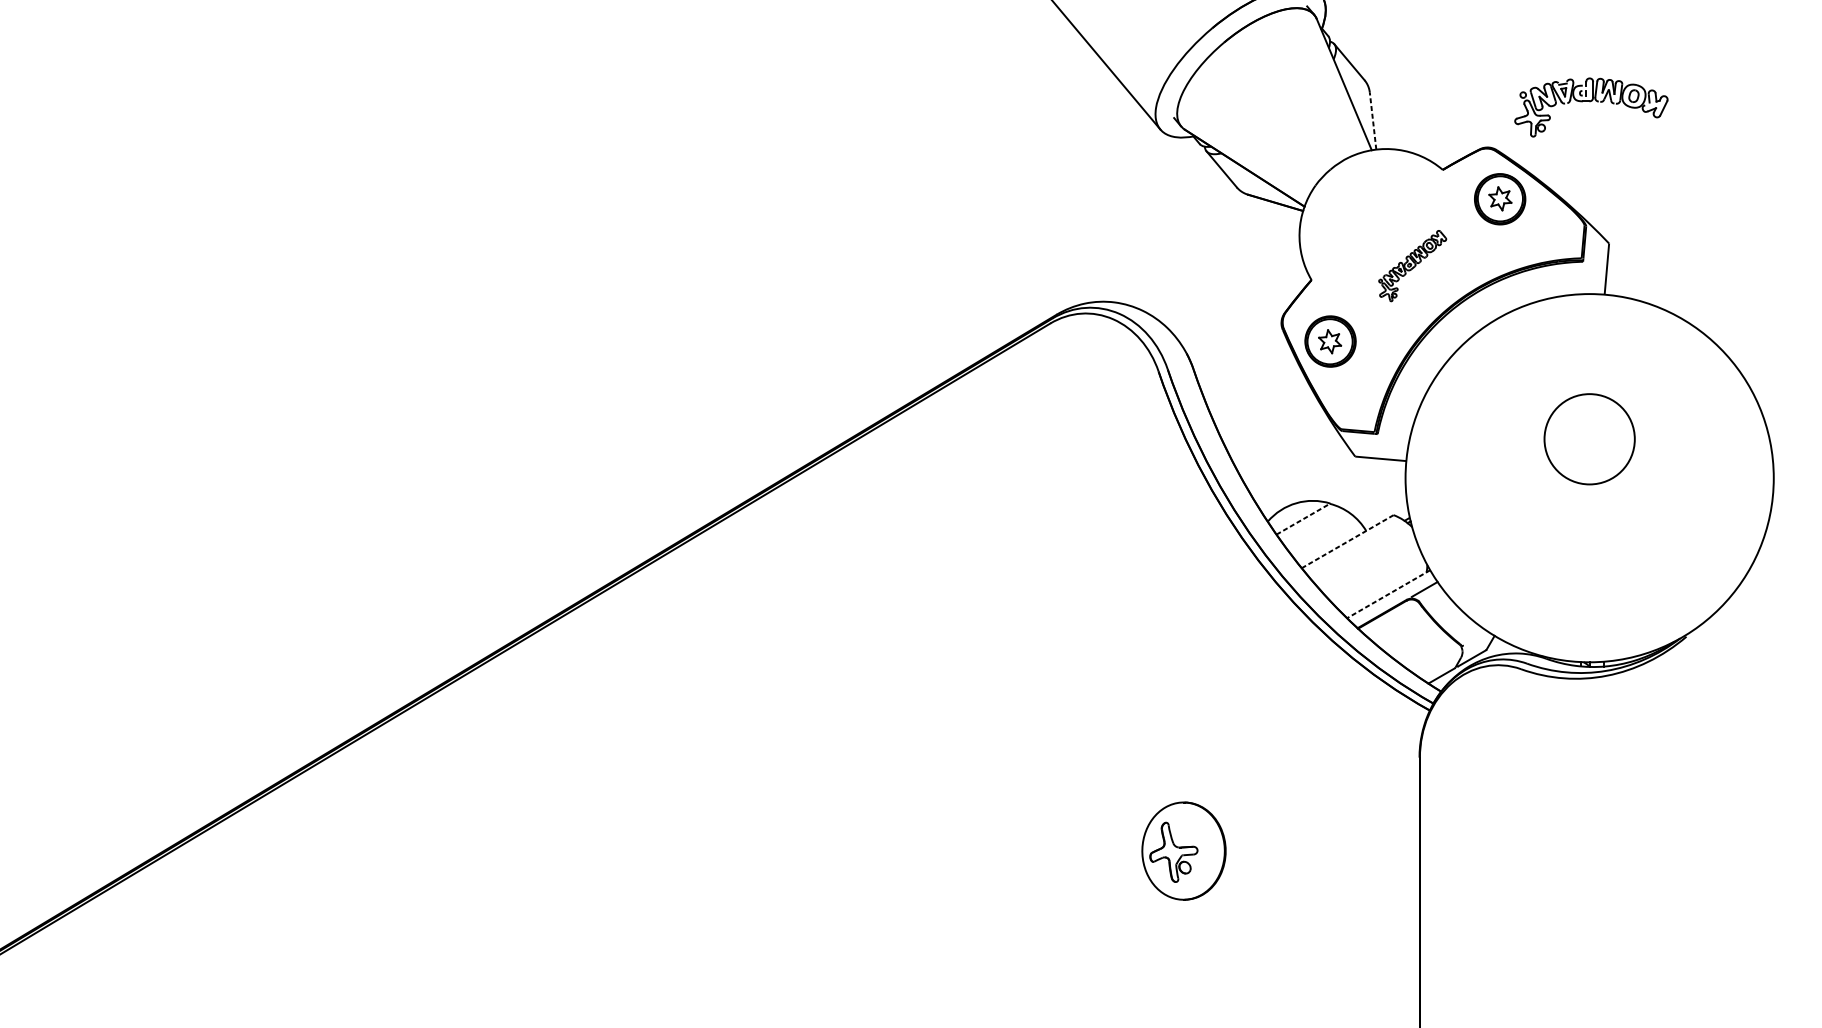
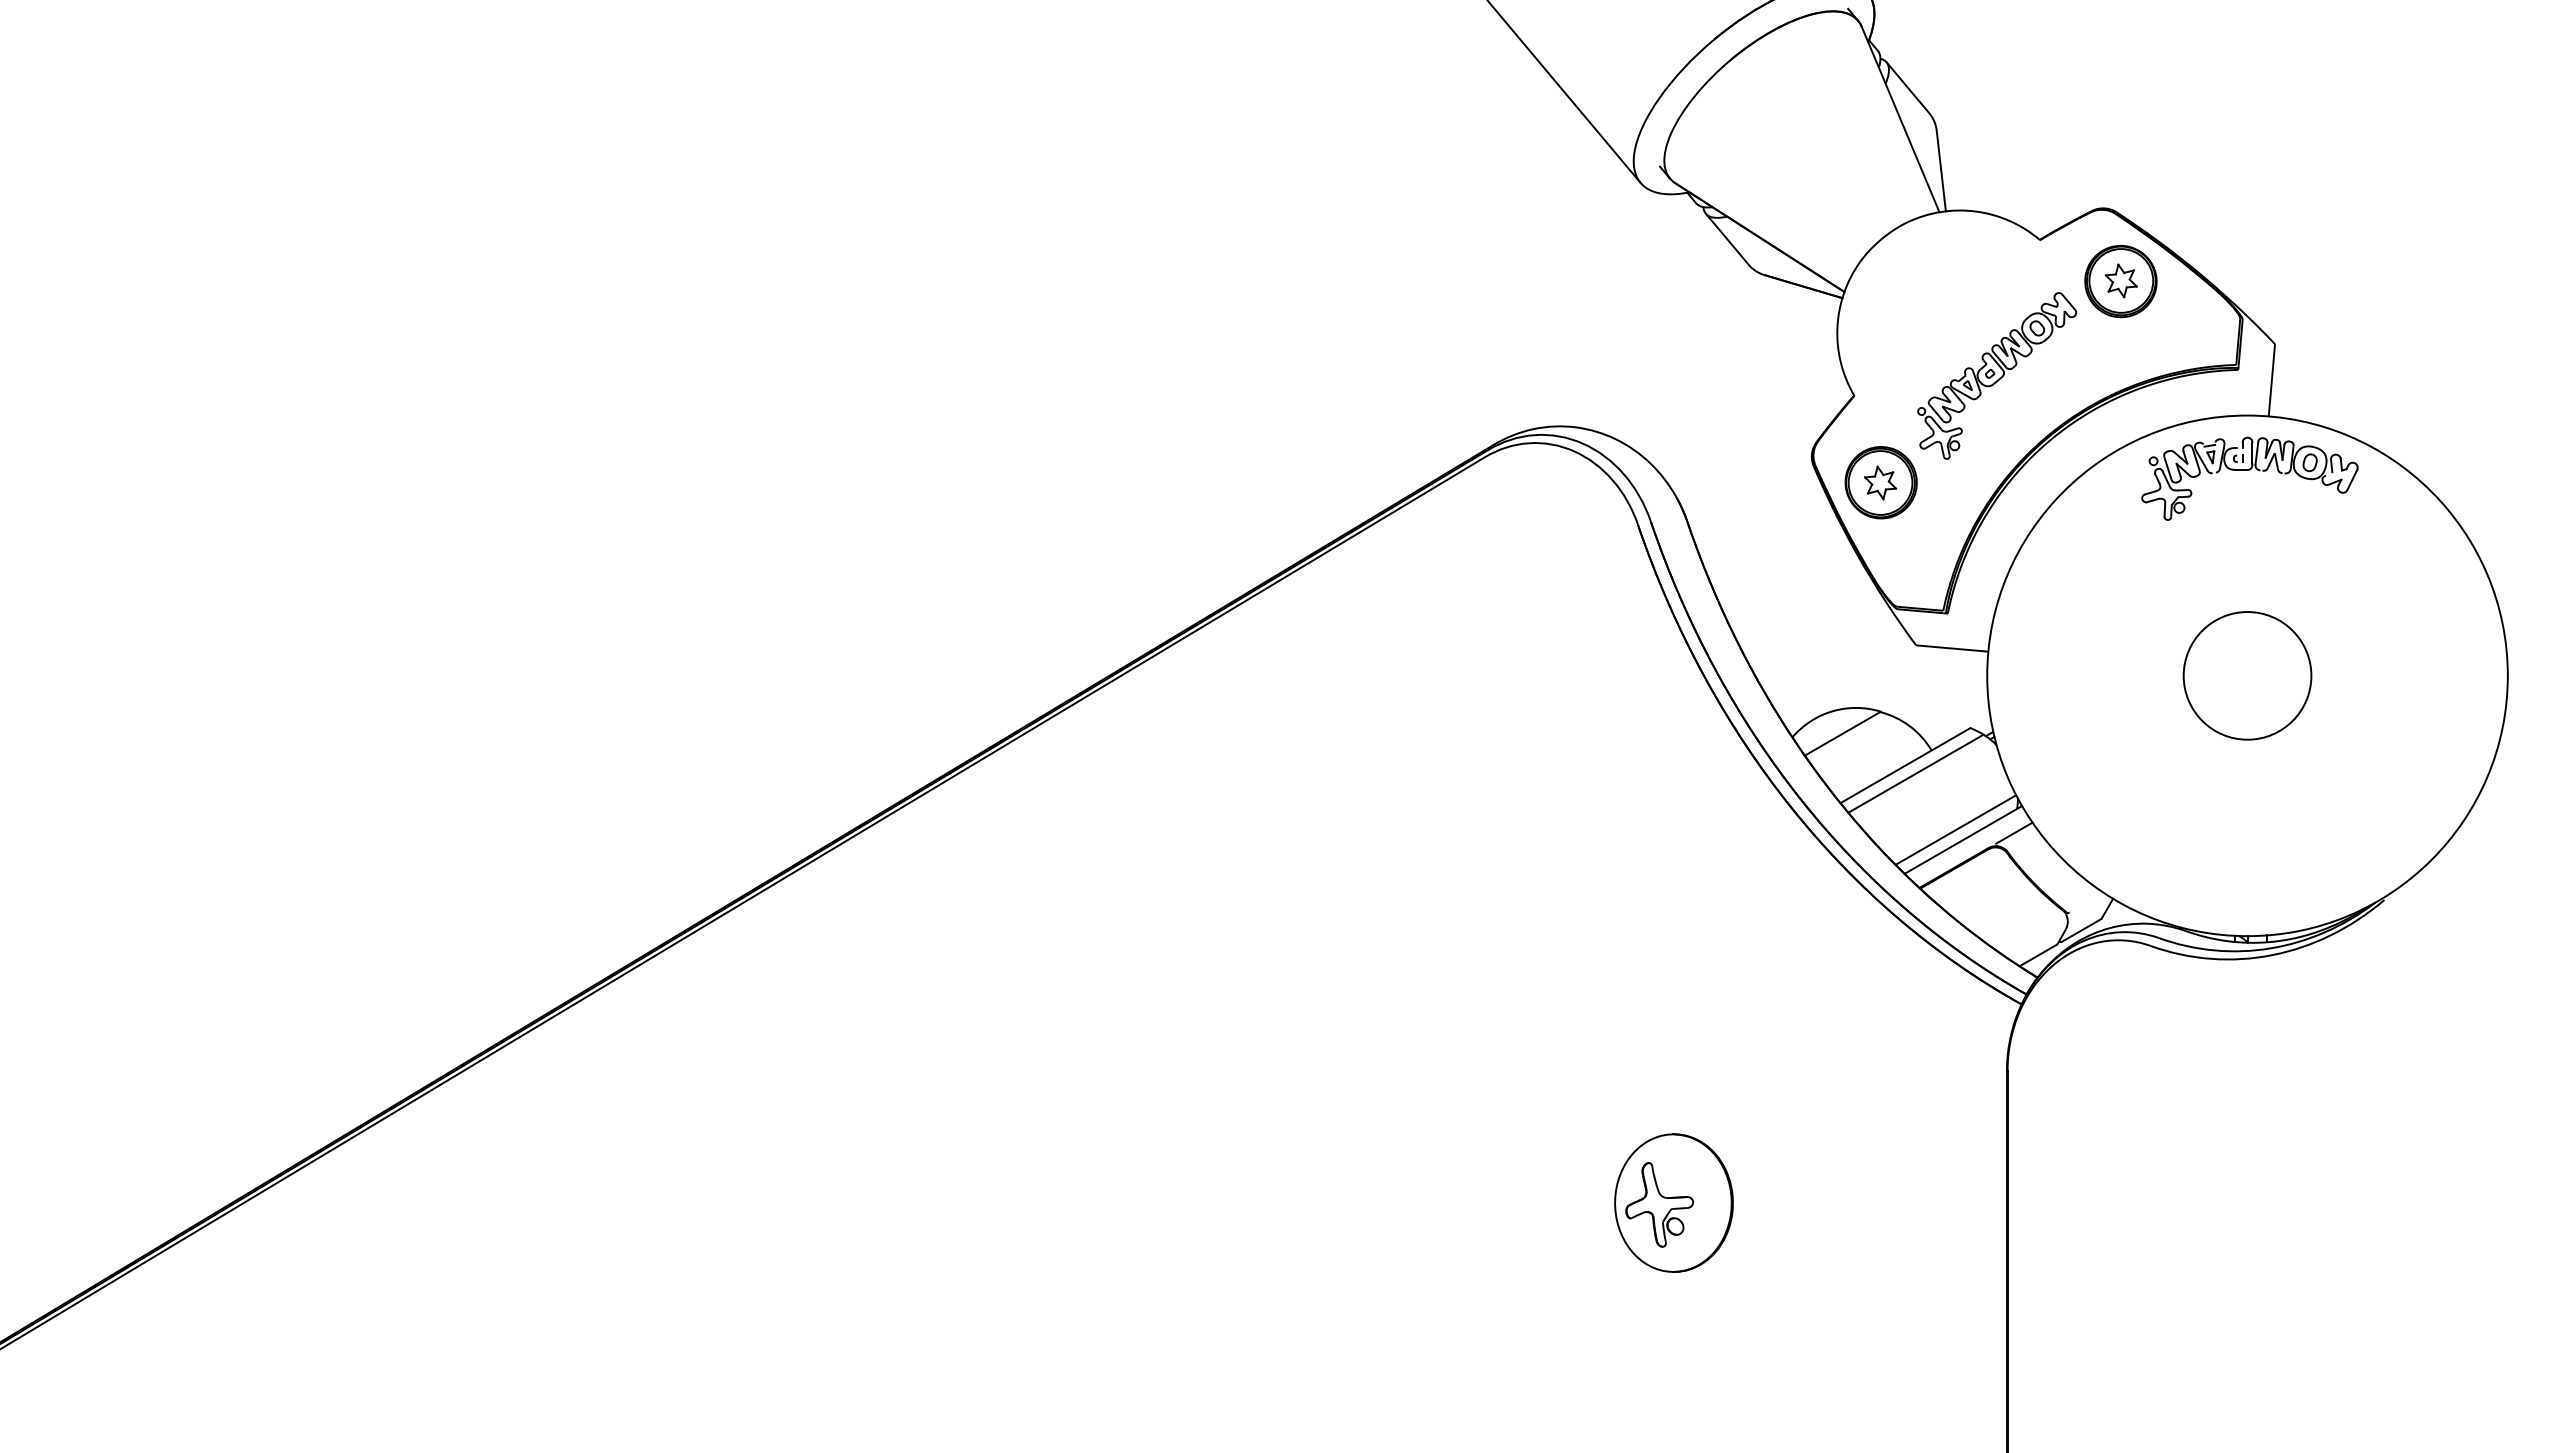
part: (1591, 101) -> (2249, 470), moved
line: (1373, 120) -> (1941, 170), dashed -> solid
part: (1412, 265) -> (1997, 375), size x1.67
circle: (1589, 439) -> (2247, 675), moved
line: (1303, 518) -> (1842, 733), dashed -> solid
line: (1347, 541) -> (1905, 765), dashed -> solid
line: (1354, 547) -> (1915, 773), added
line: (1383, 586) -> (1955, 829), added
line: (1388, 593) -> (1963, 839), dashed -> solid

